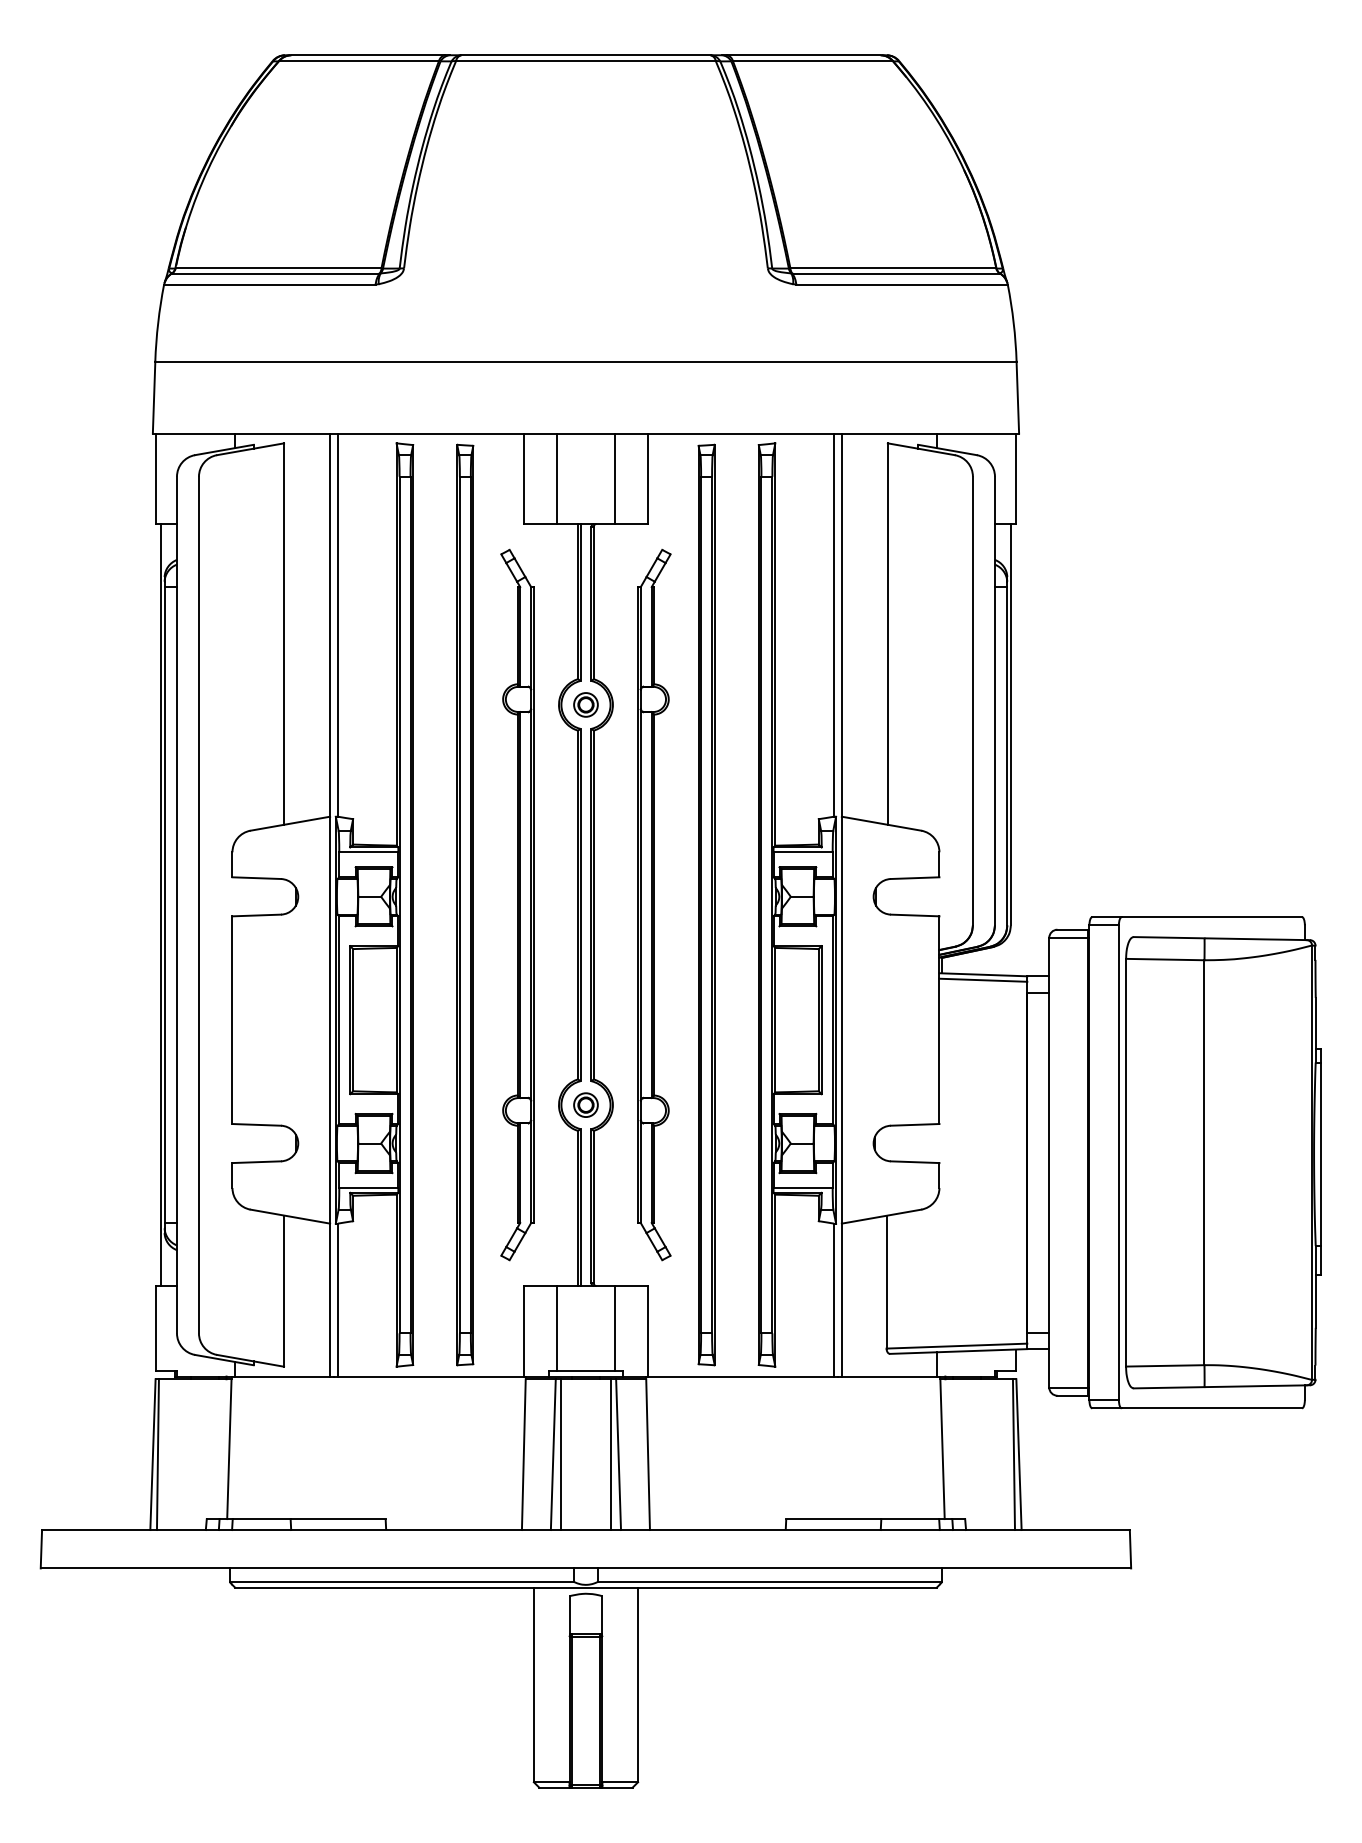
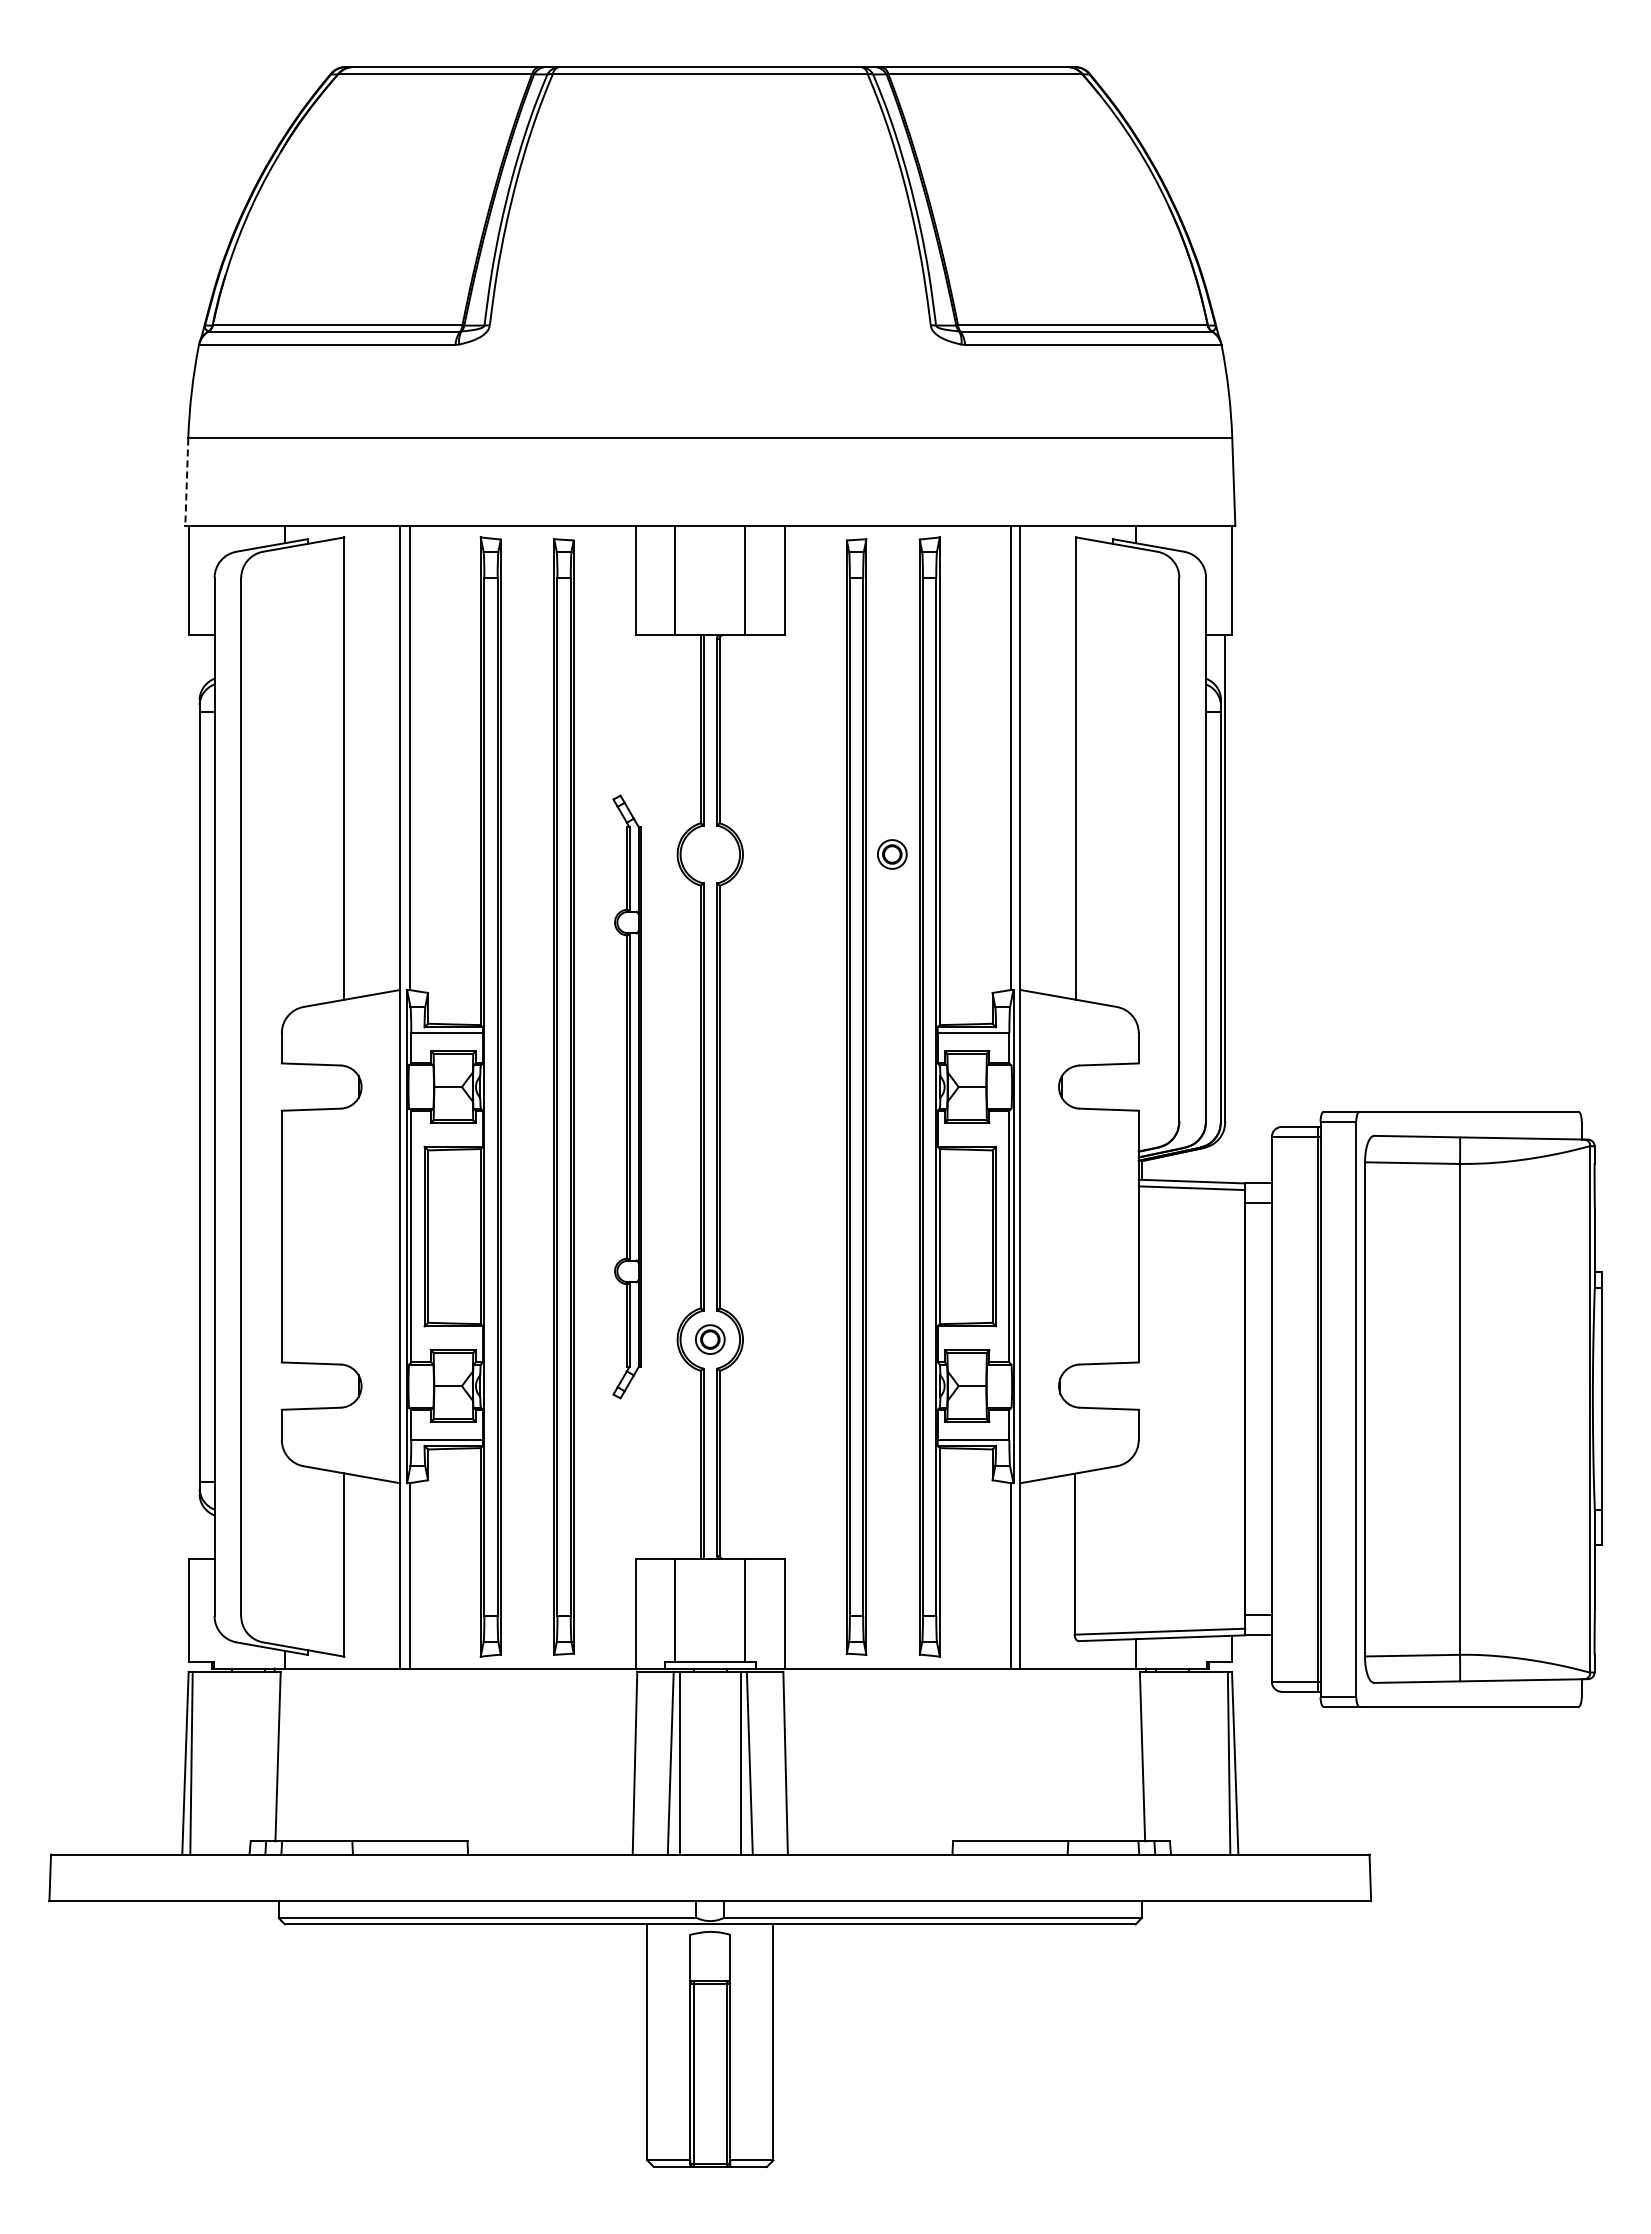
line: (153, 398) -> (186, 482), solid -> dashed
part: (586, 704) -> (892, 854), moved
line: (161, 904) -> (195, 1096), removed
part: (516, 904) -> (626, 1096), size x0.7
part: (654, 904) -> (793, 1096), removed

